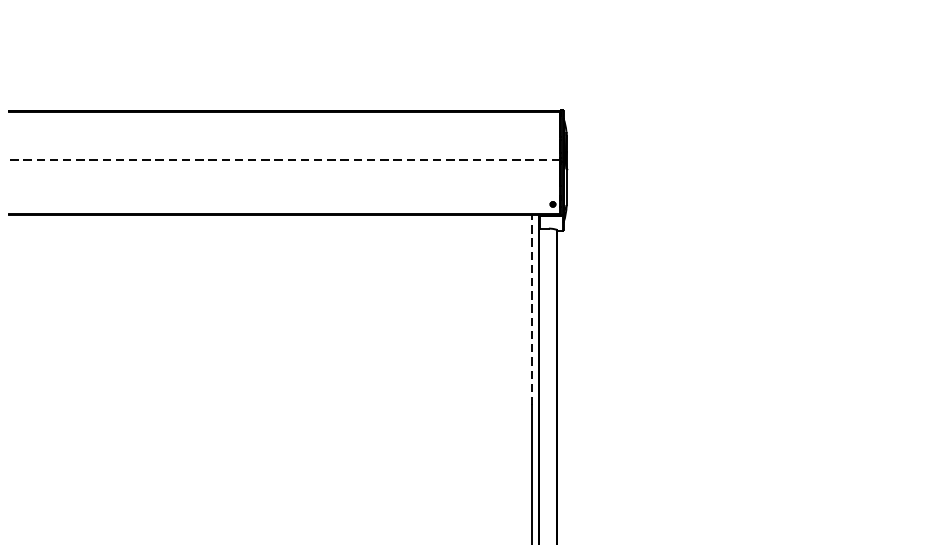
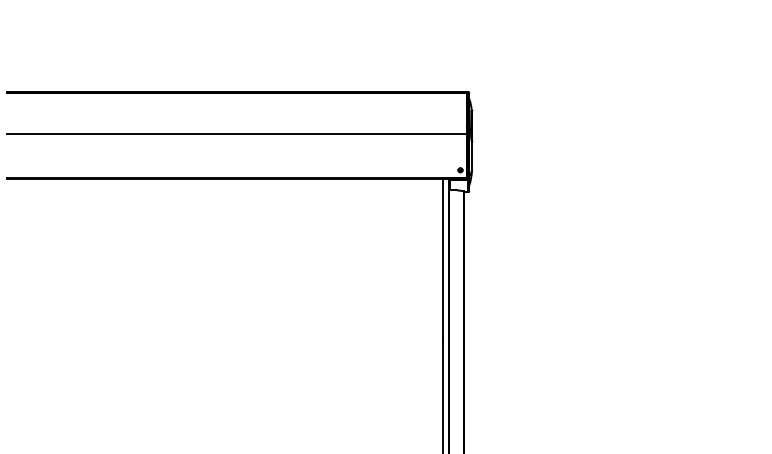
line: (283, 160) -> (236, 133), dashed -> solid
line: (531, 309) -> (442, 257), dashed -> solid

